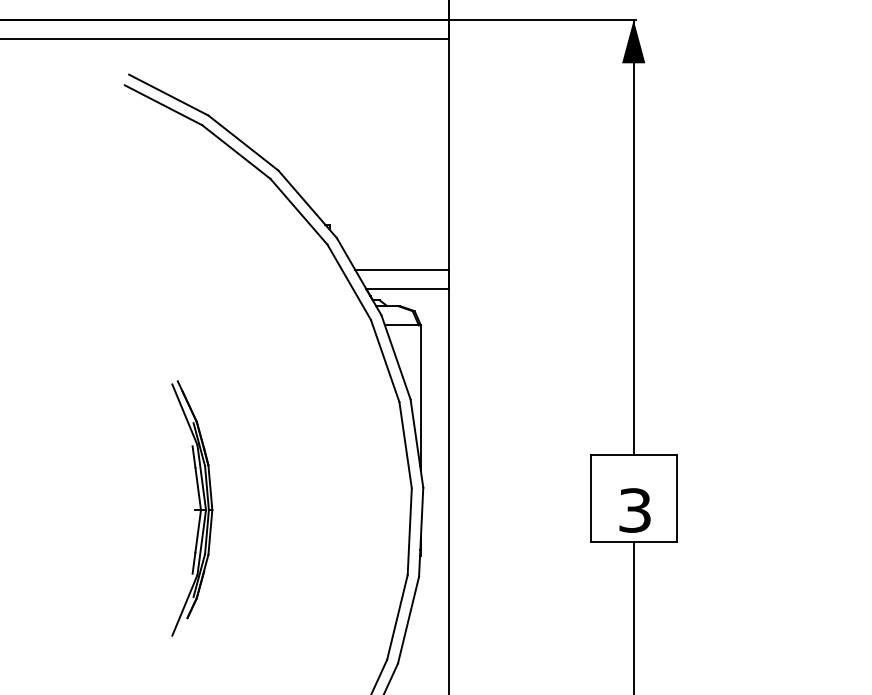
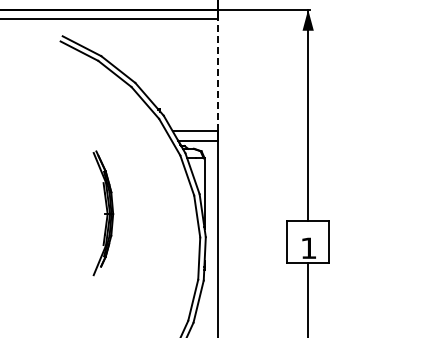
line: (449, 153) -> (218, 74), solid -> dashed
part: (192, 508) -> (103, 213), moved
text: (634, 510) -> (308, 248), 3 -> 1

